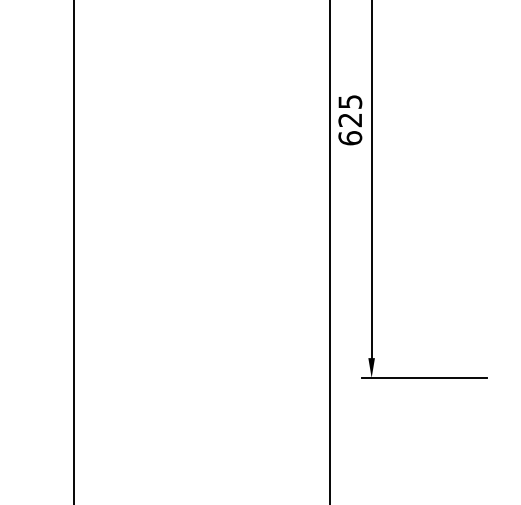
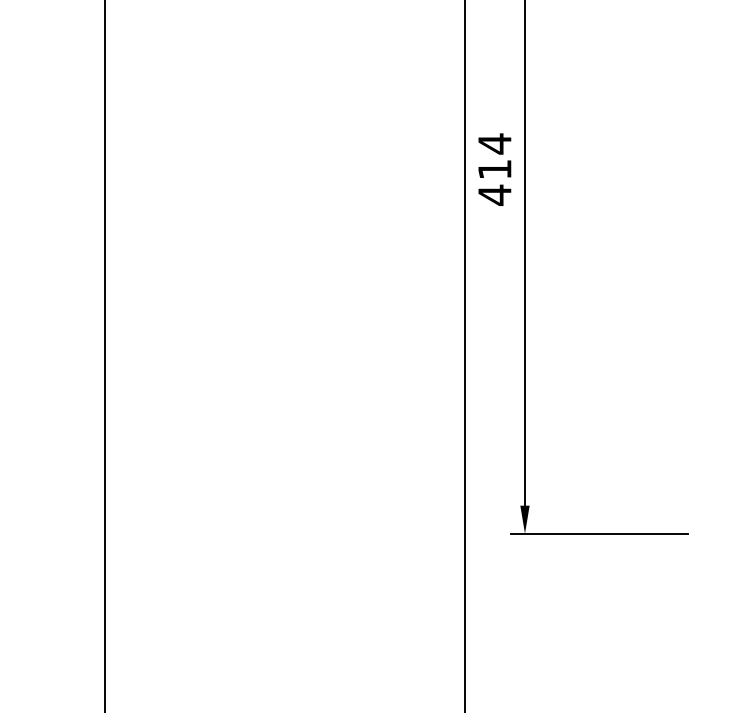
text: (350, 119) -> (495, 168), 625 -> 414

